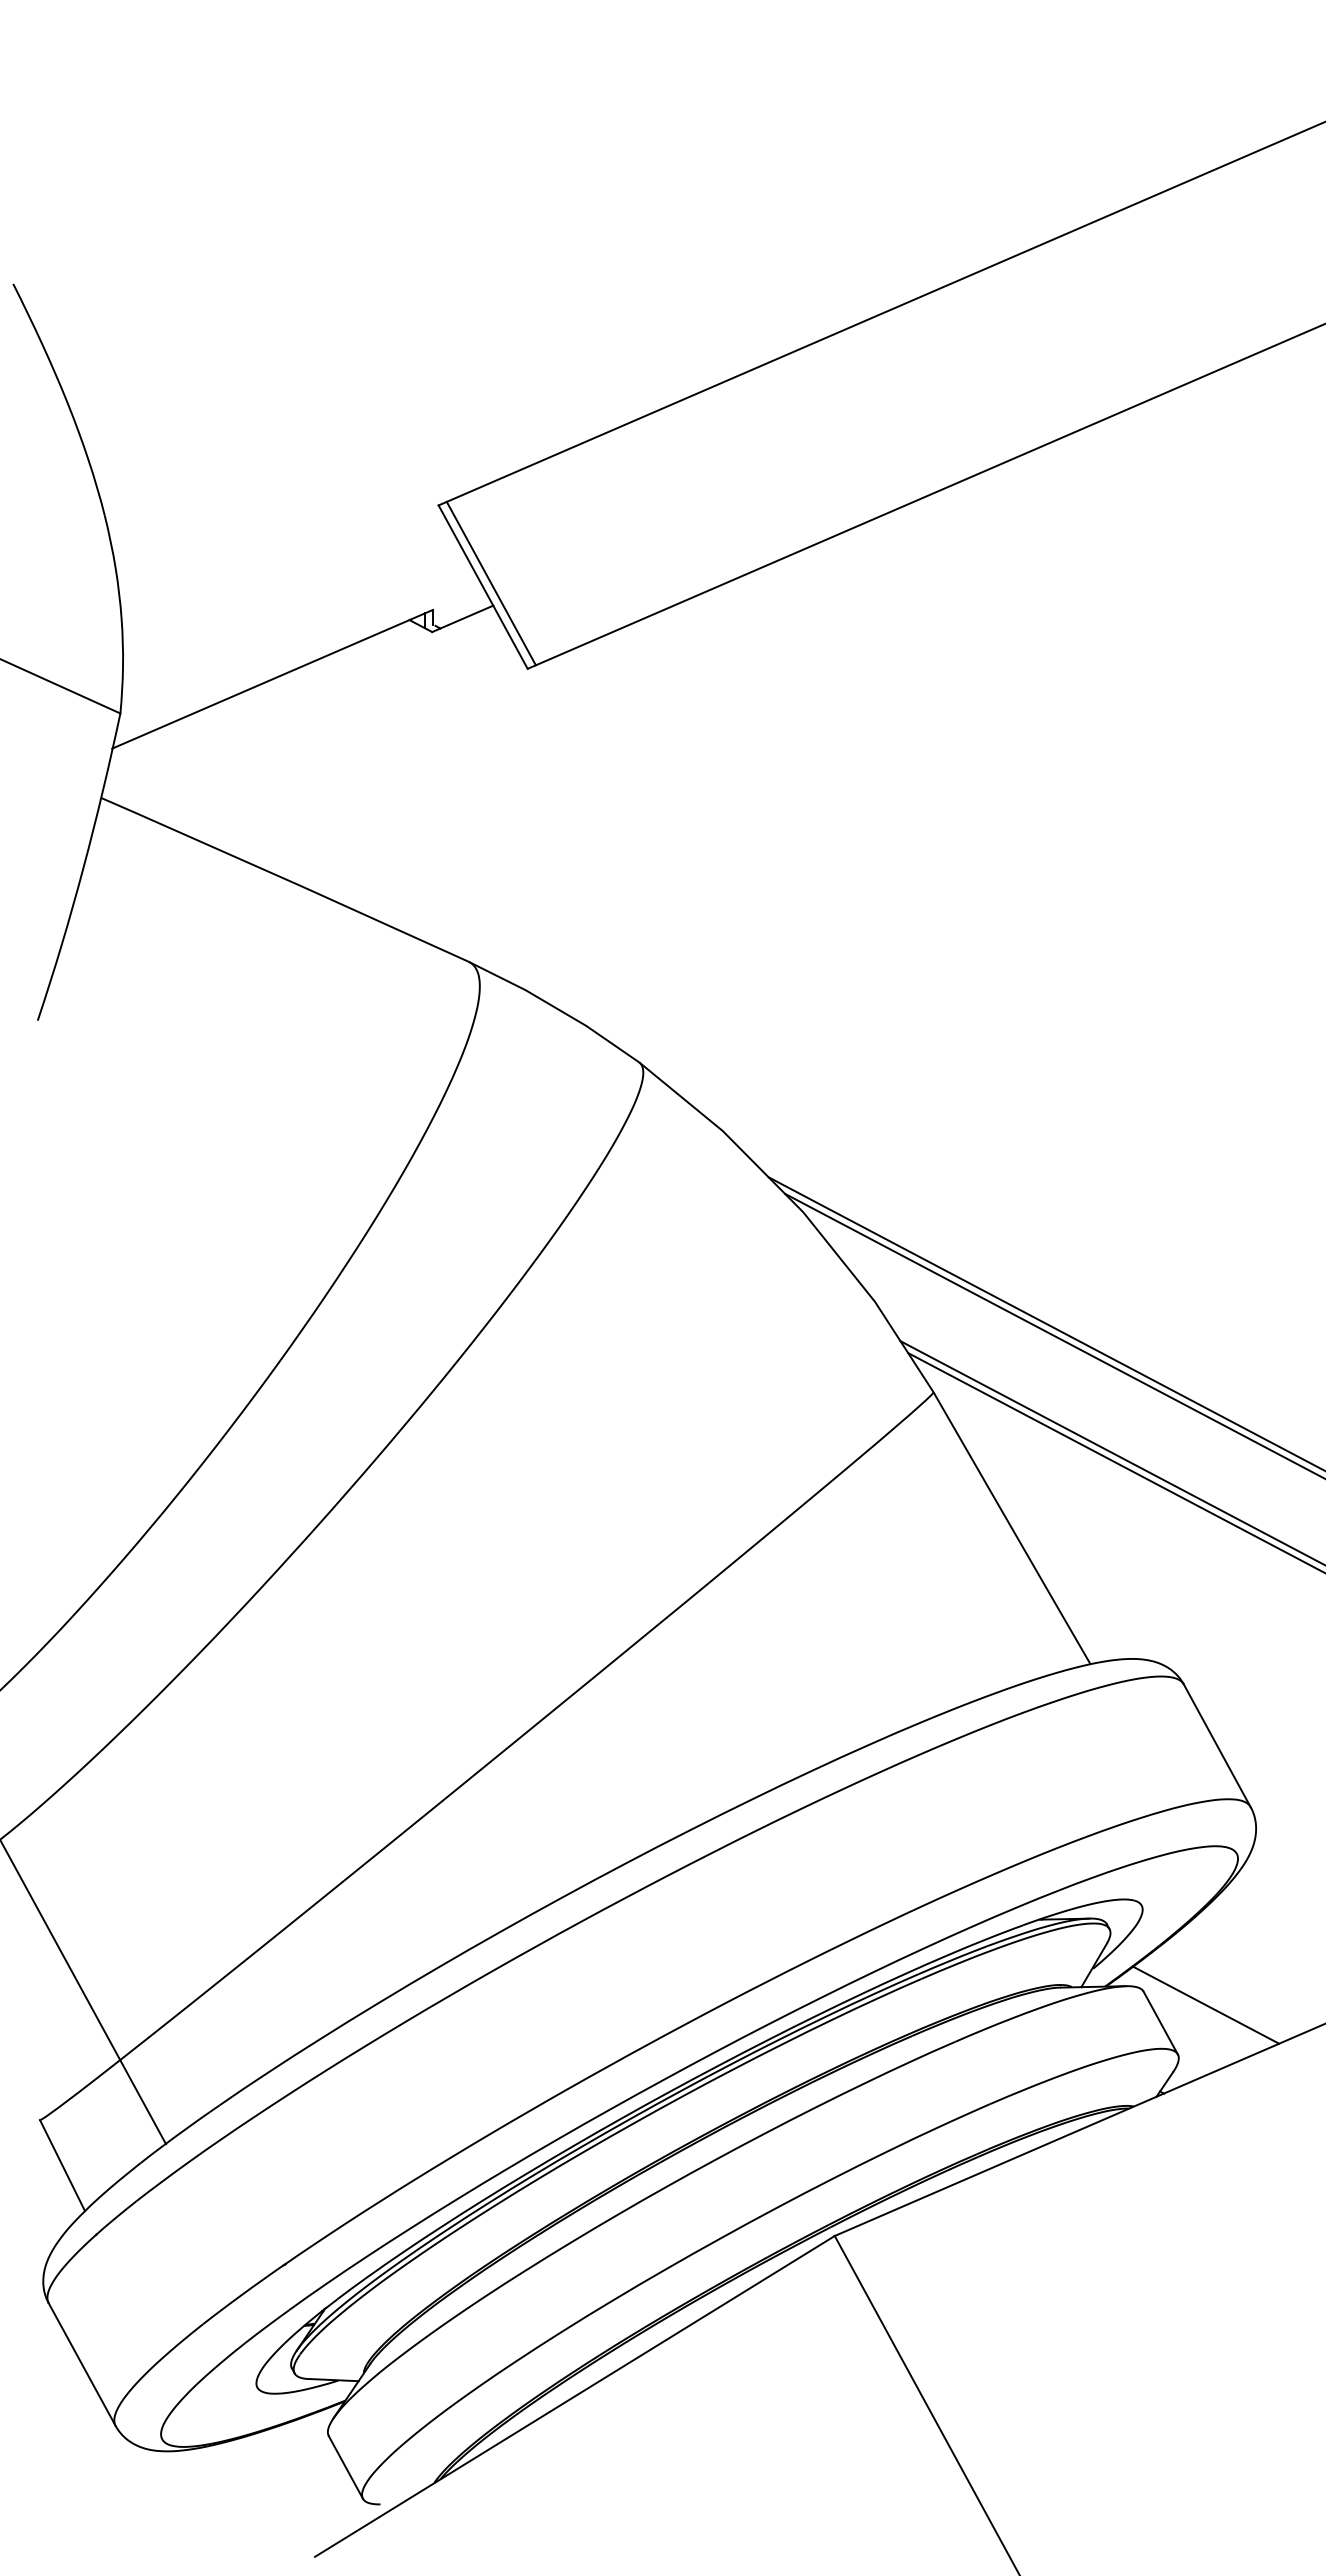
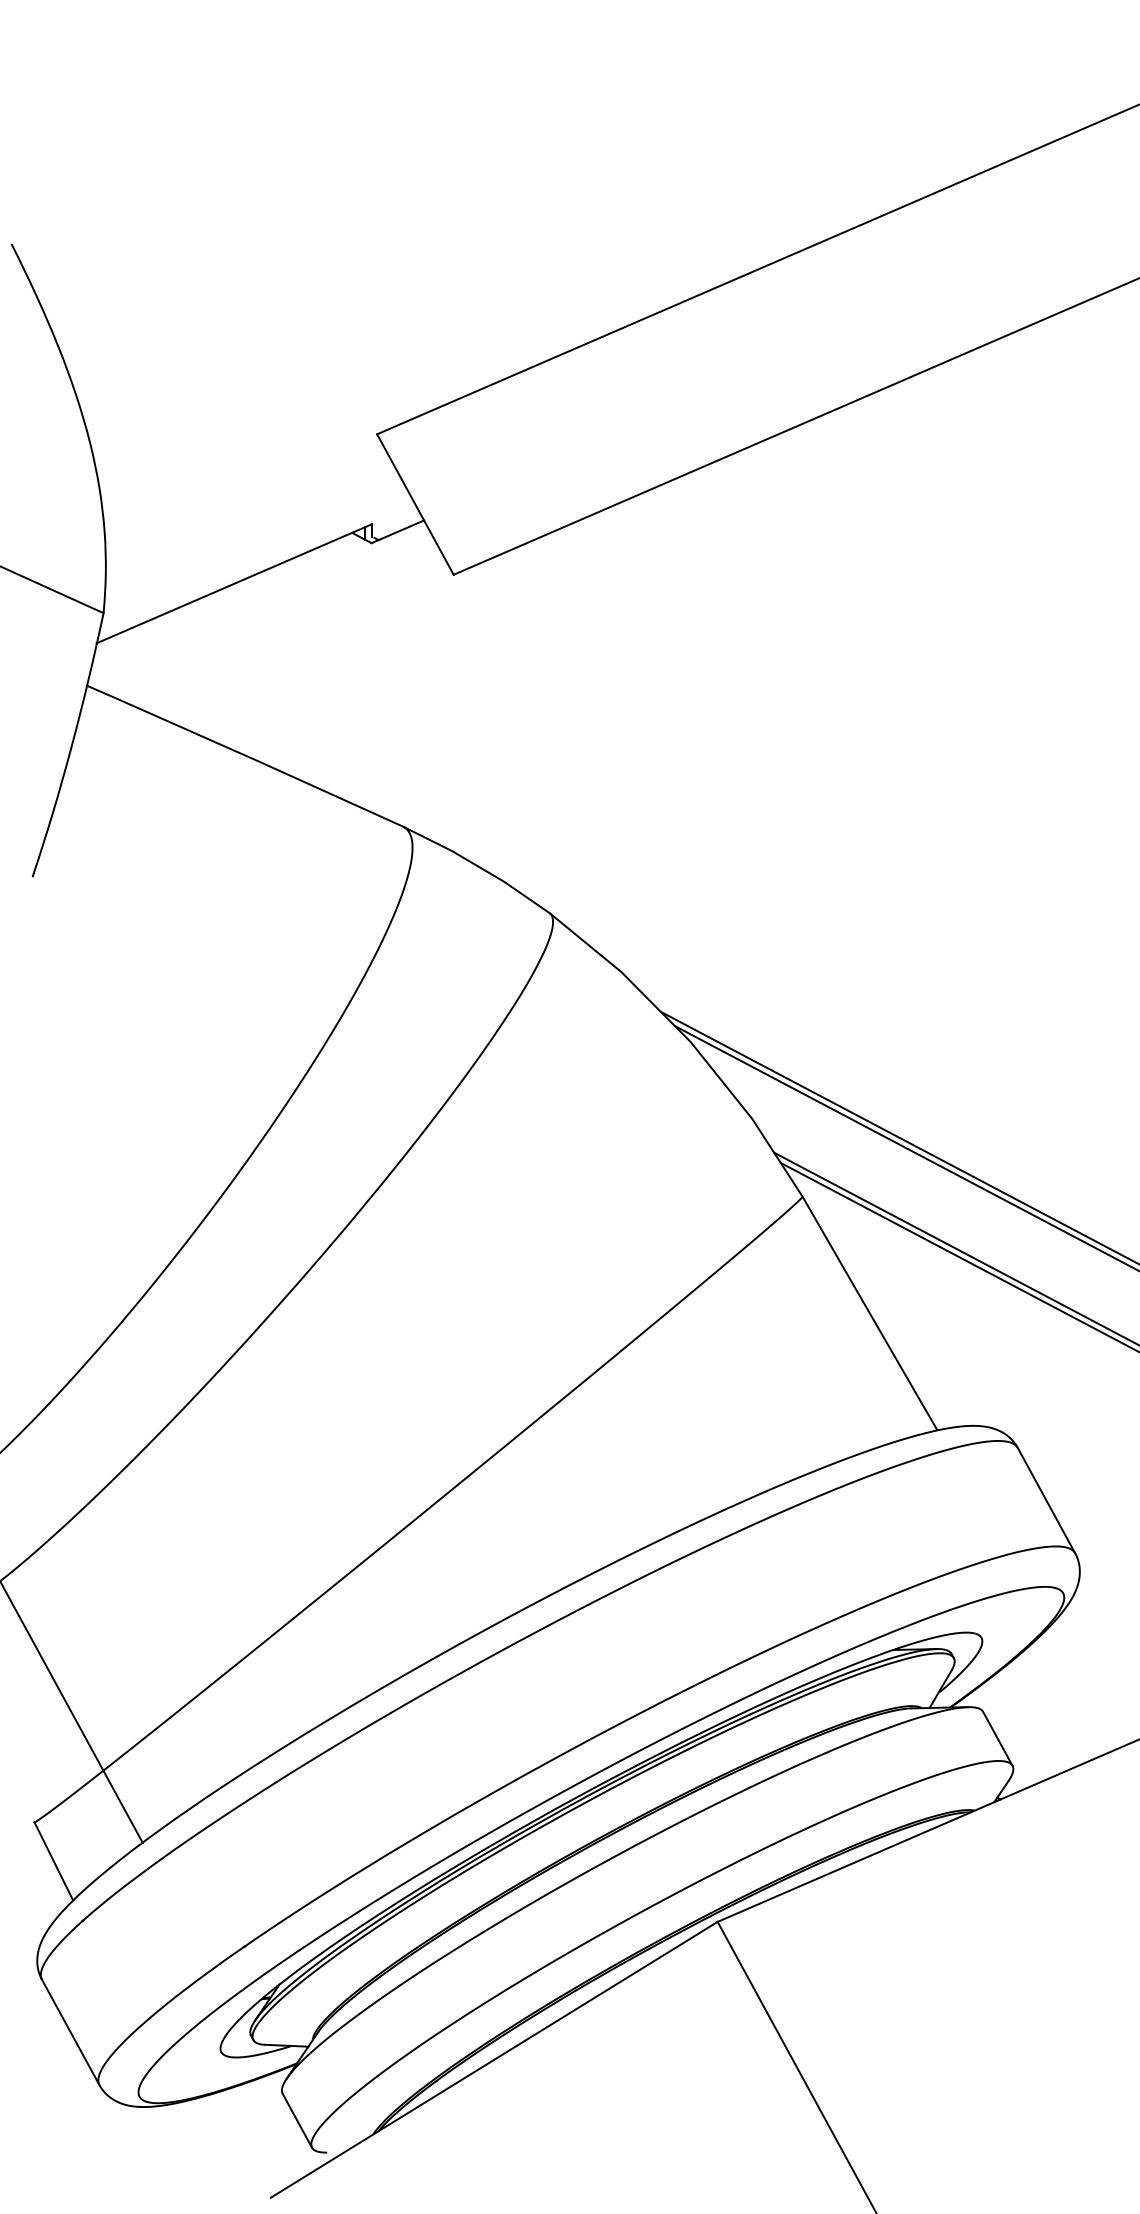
line: (490, 583) -> (421, 501), removed
line: (1205, 2004) -> (1036, 1722), removed

